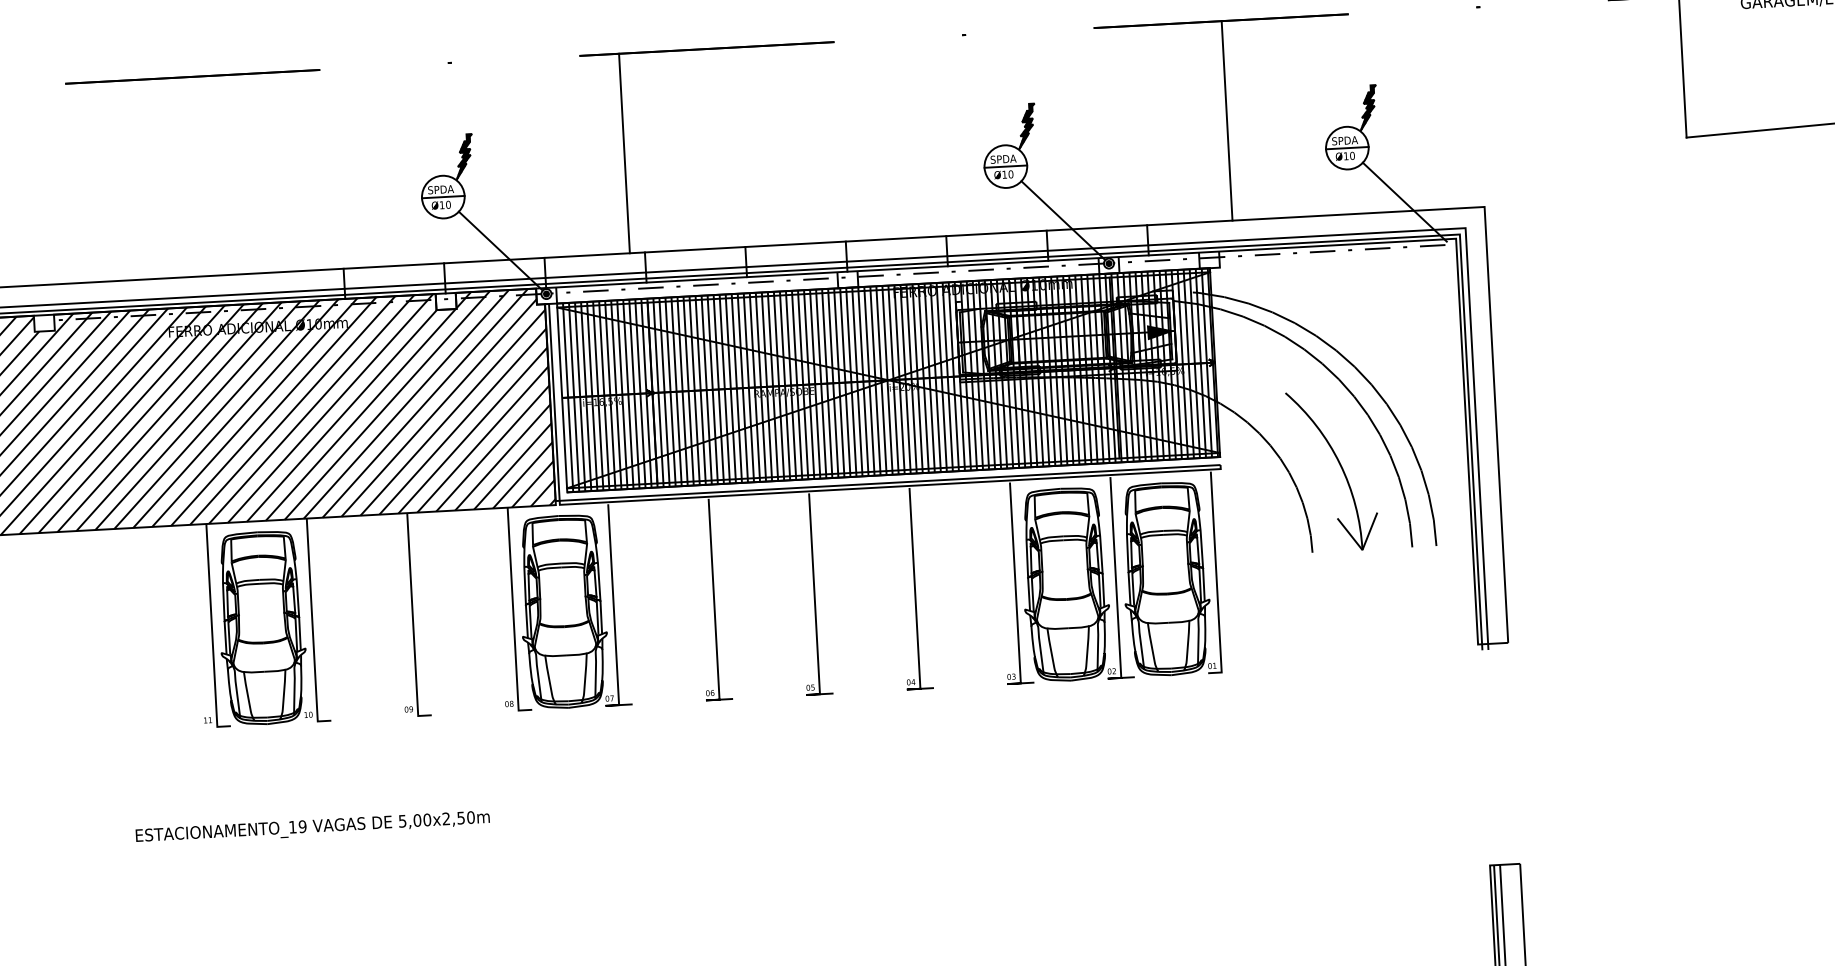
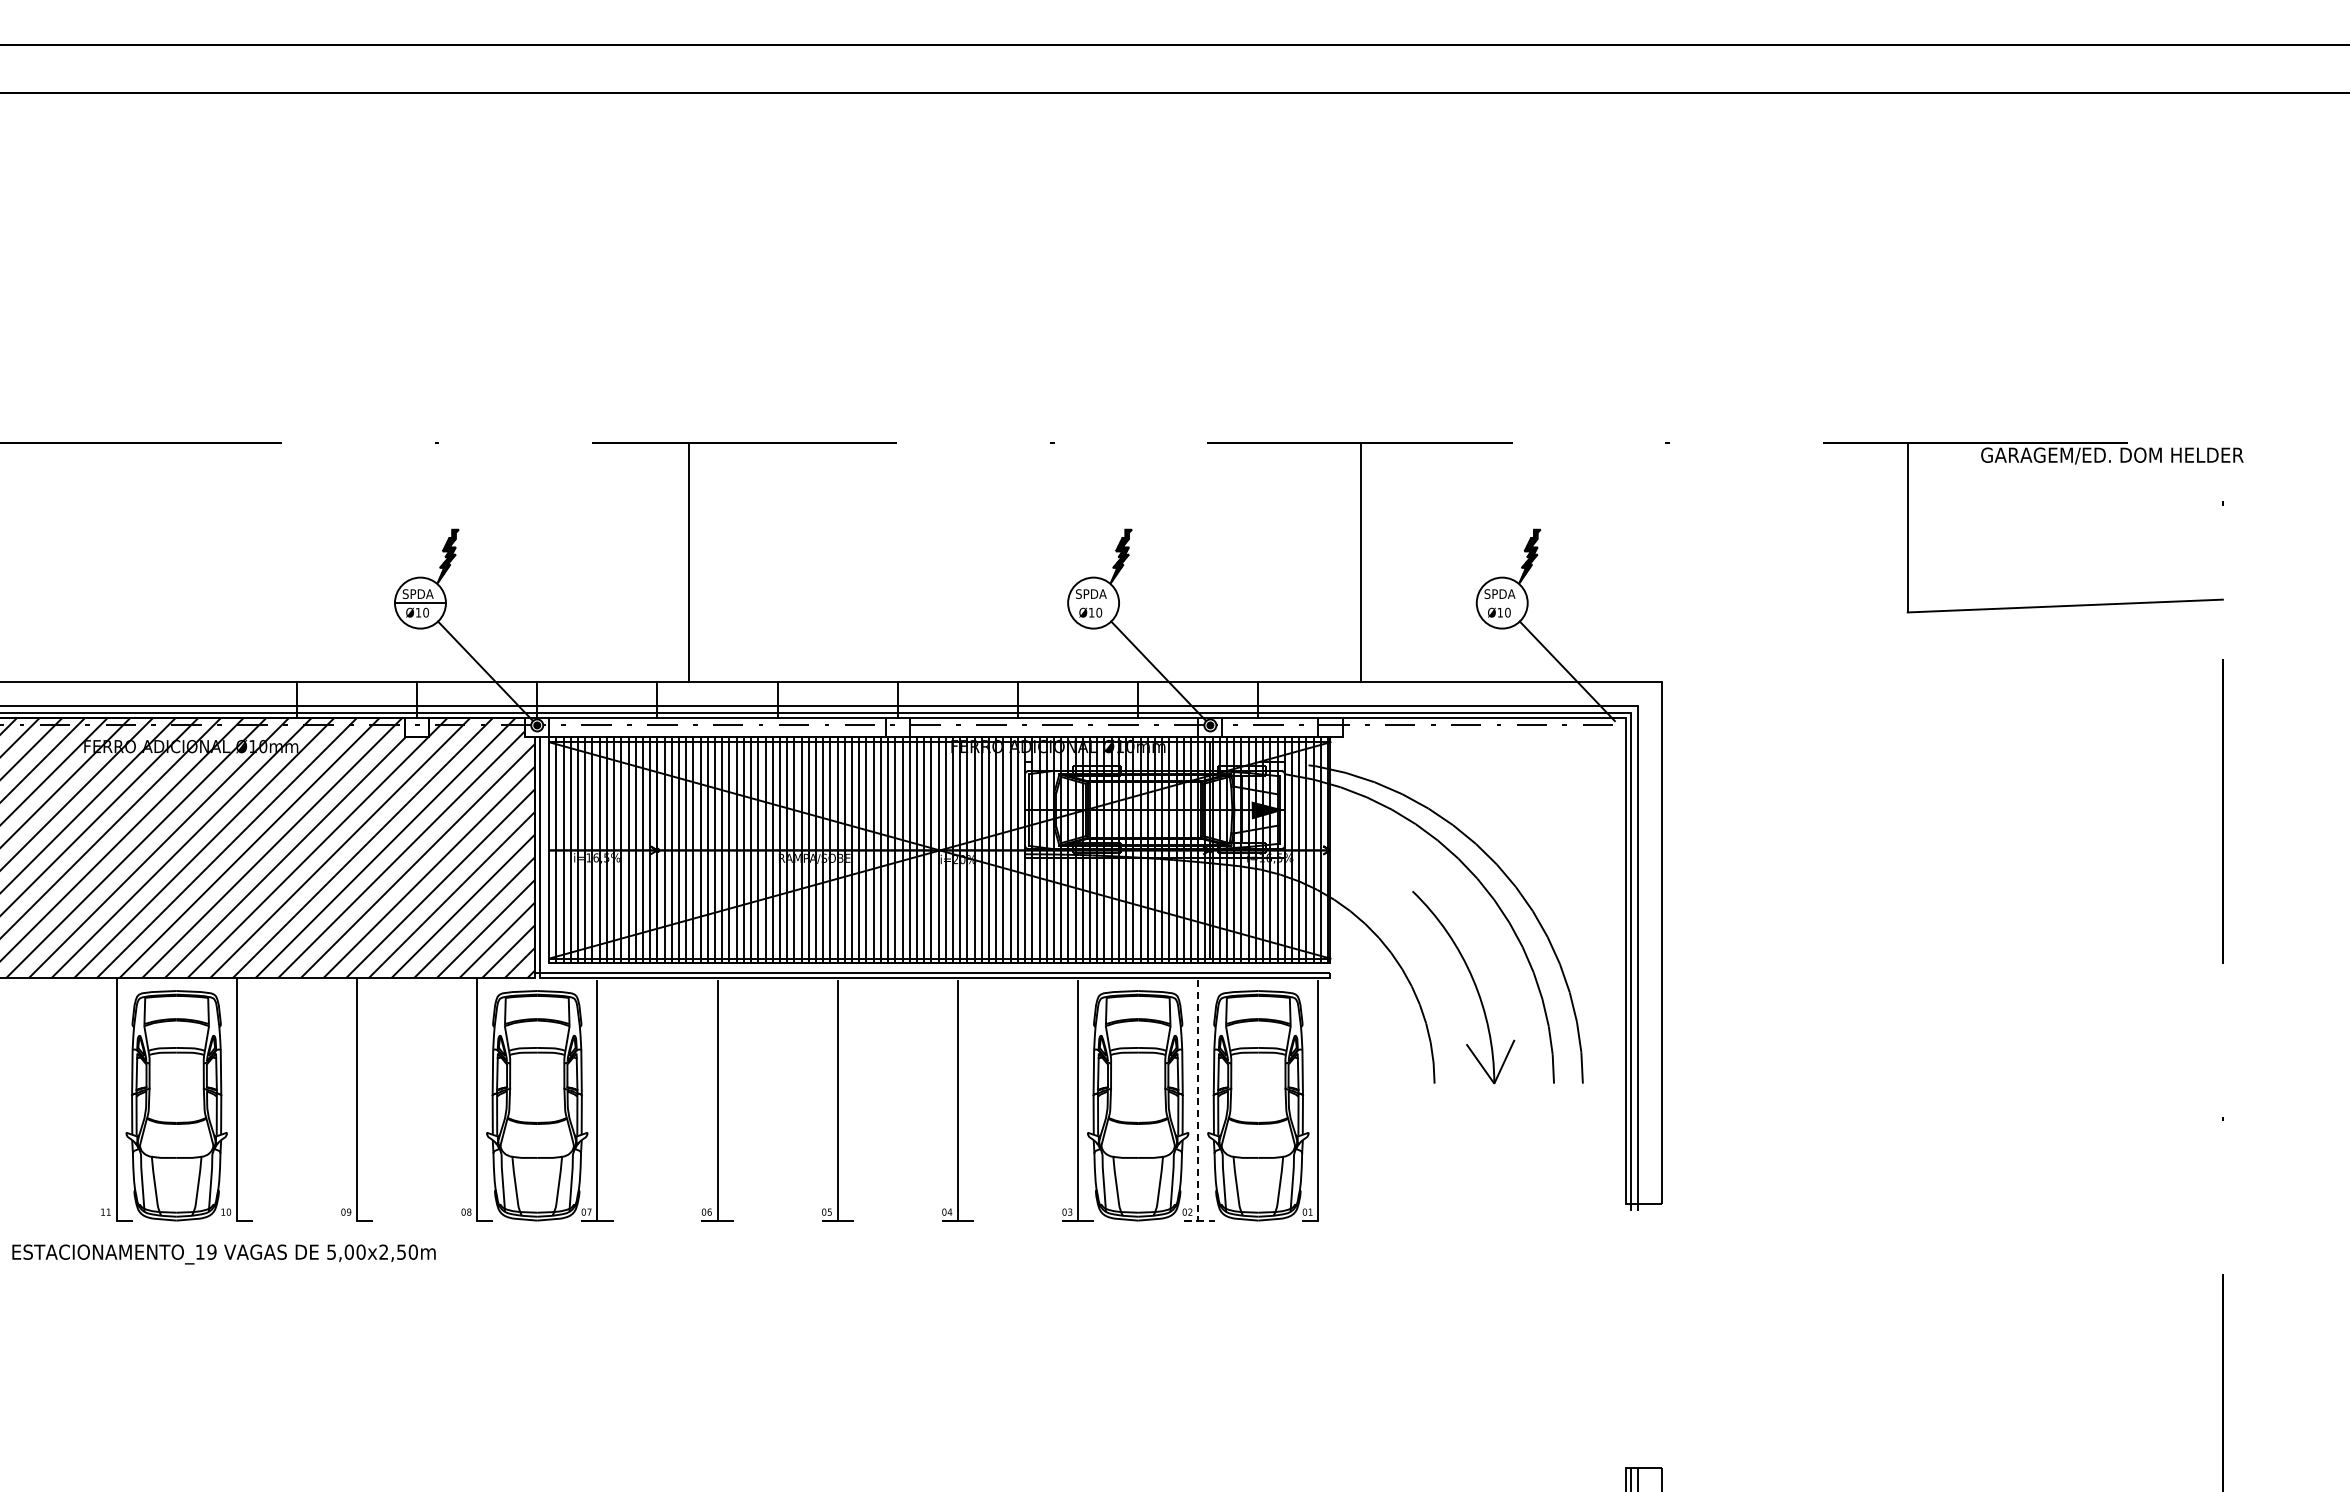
line: (1346, 148) -> (1501, 603), removed
line: (624, 153) -> (689, 562), moved
line: (1005, 166) -> (1093, 603), removed
line: (1117, 599) -> (1198, 1126), solid -> dashed
text: (312, 828) -> (223, 1254), moved

